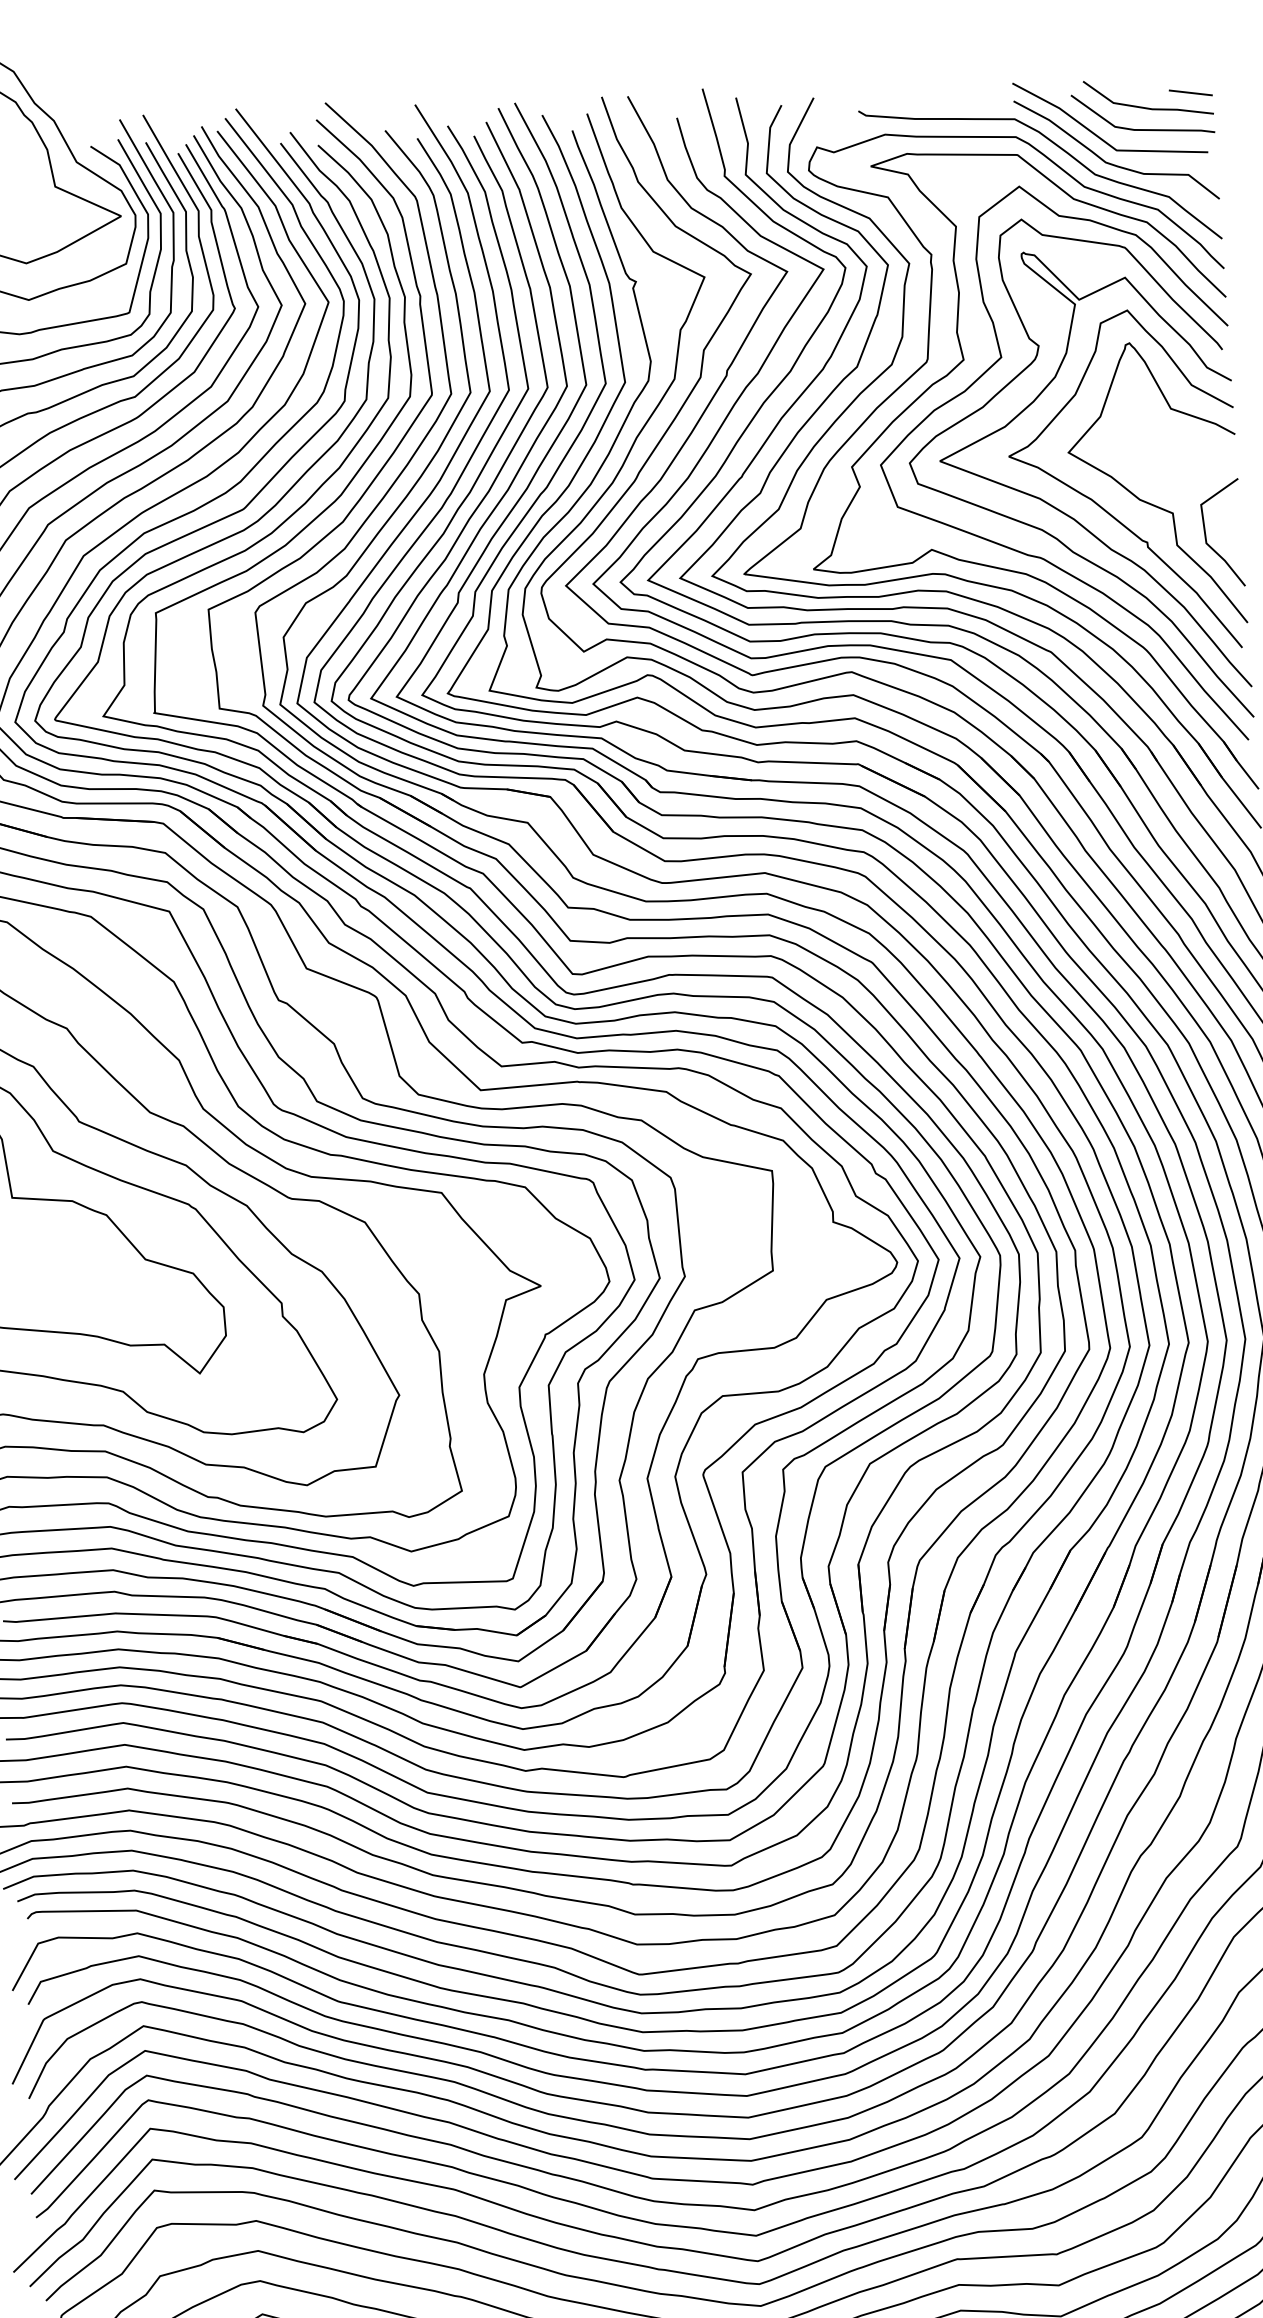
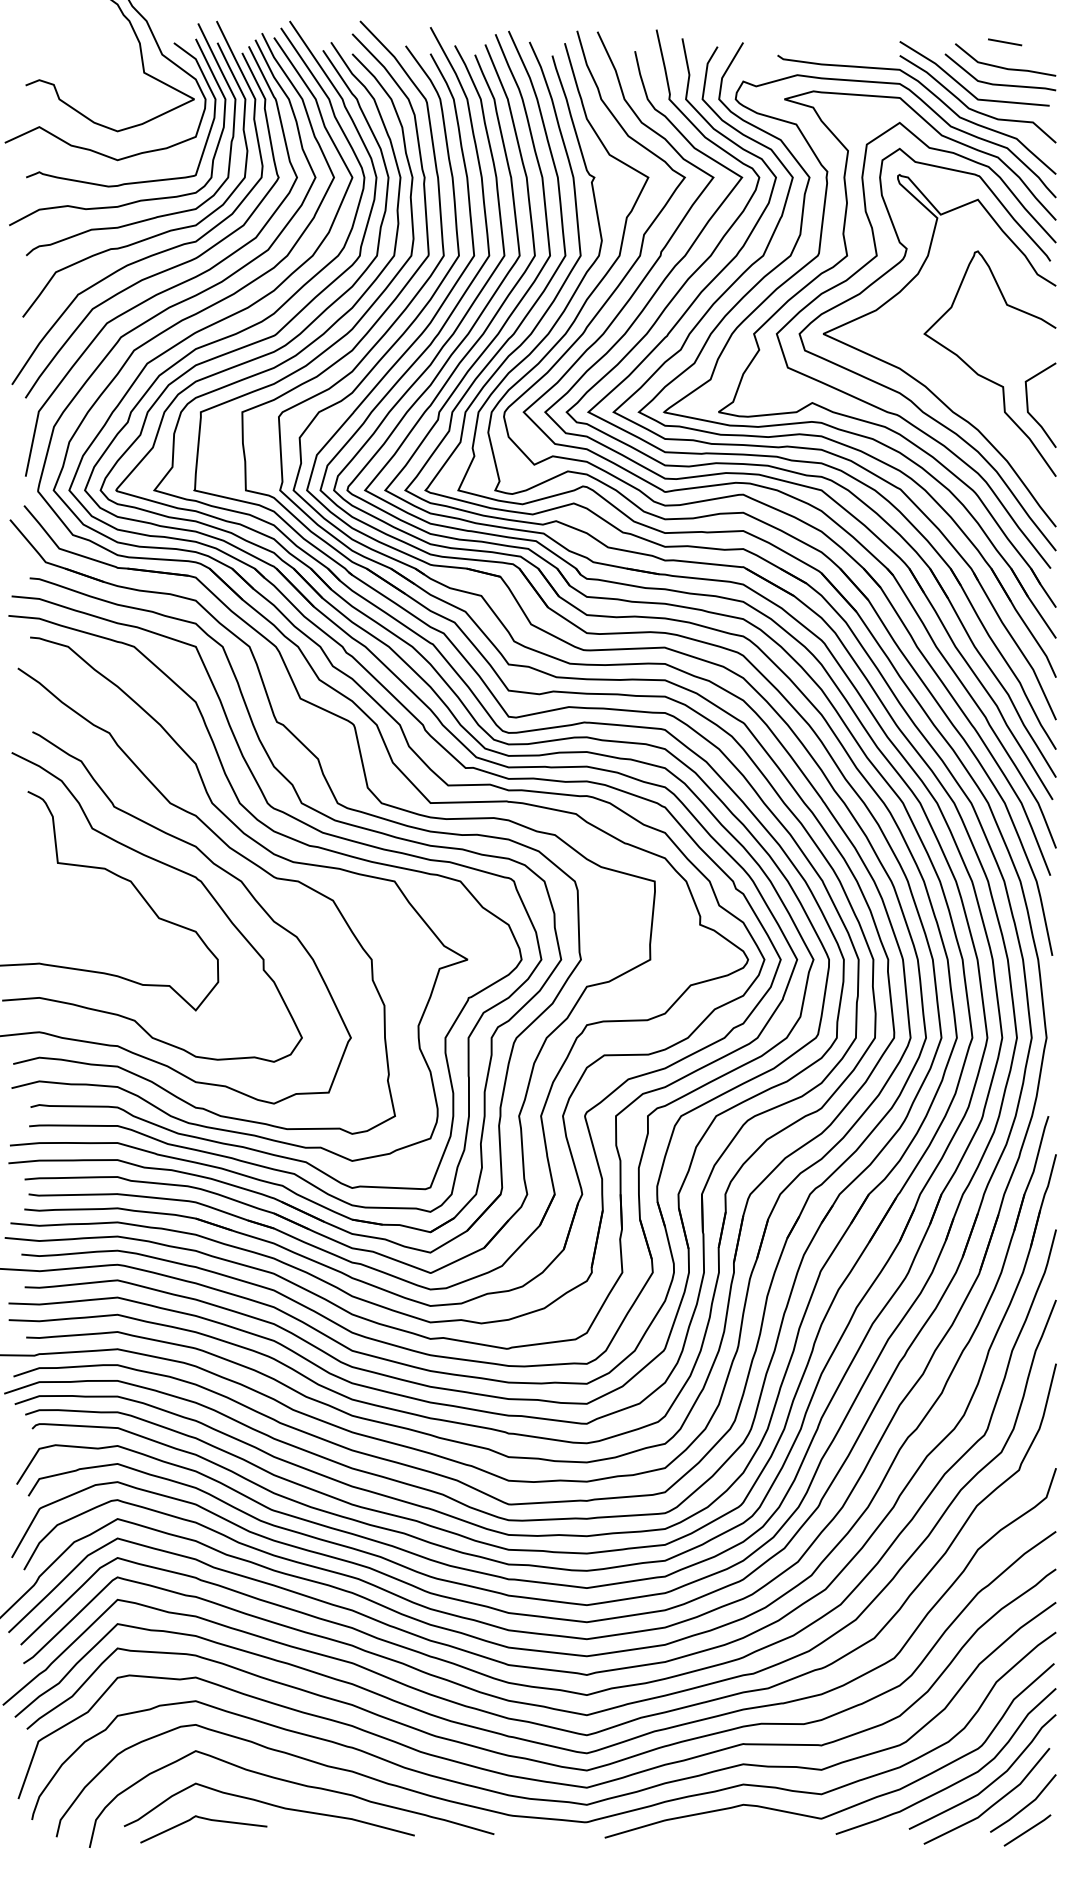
line: (1191, 93) -> (1005, 42), moved
curve: (1102, 507) -> (948, 378), removed

